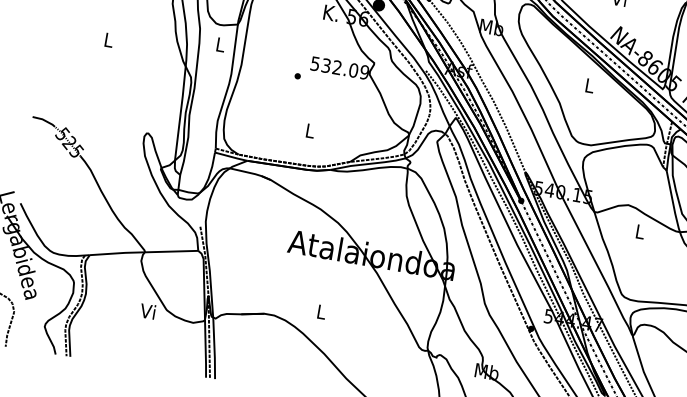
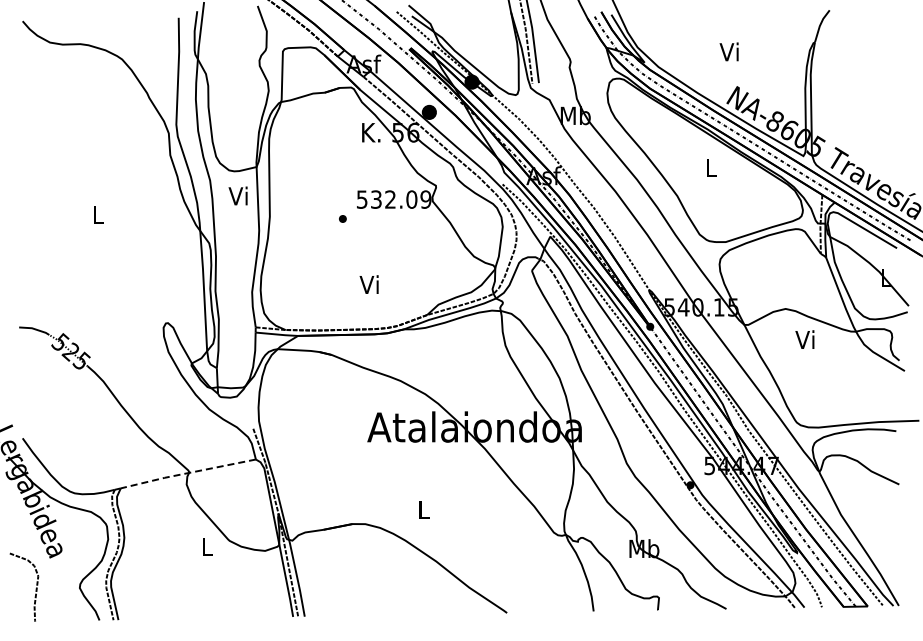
text: (219, 44) -> (237, 195), L -> Vi
text: (308, 130) -> (368, 284), L -> Vi
text: (638, 231) -> (804, 339), L -> Vi
line: (143, 252) -> (187, 473), solid -> dashed
text: (147, 310) -> (205, 545), Vi -> L

